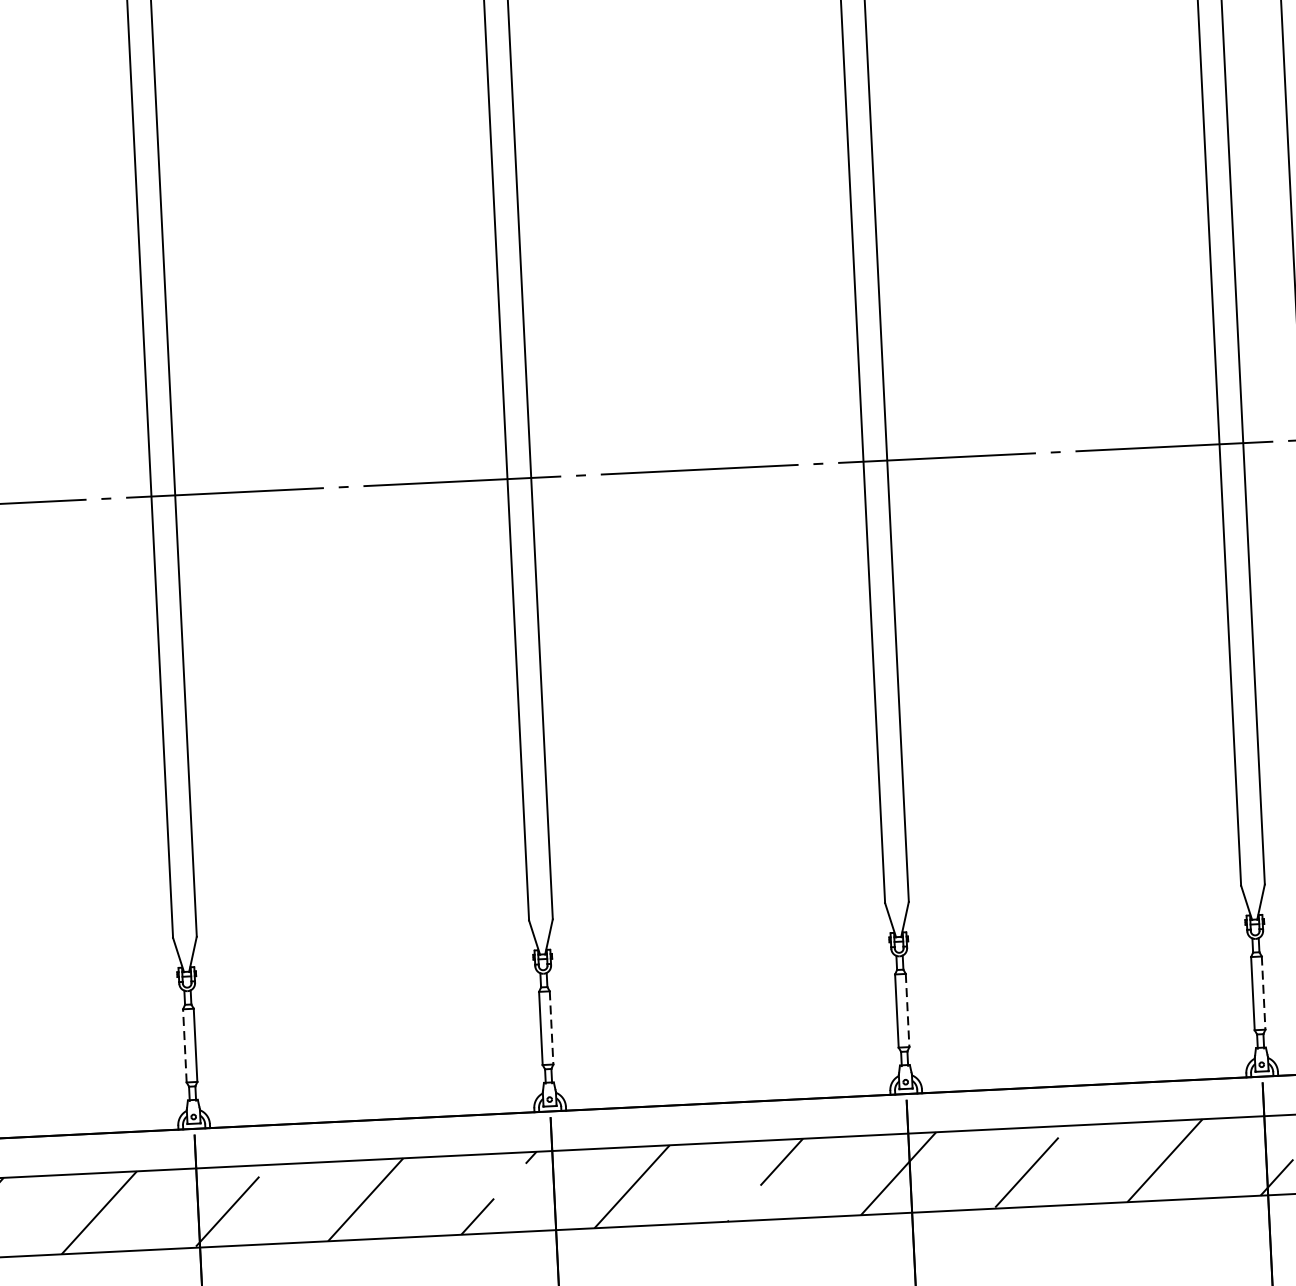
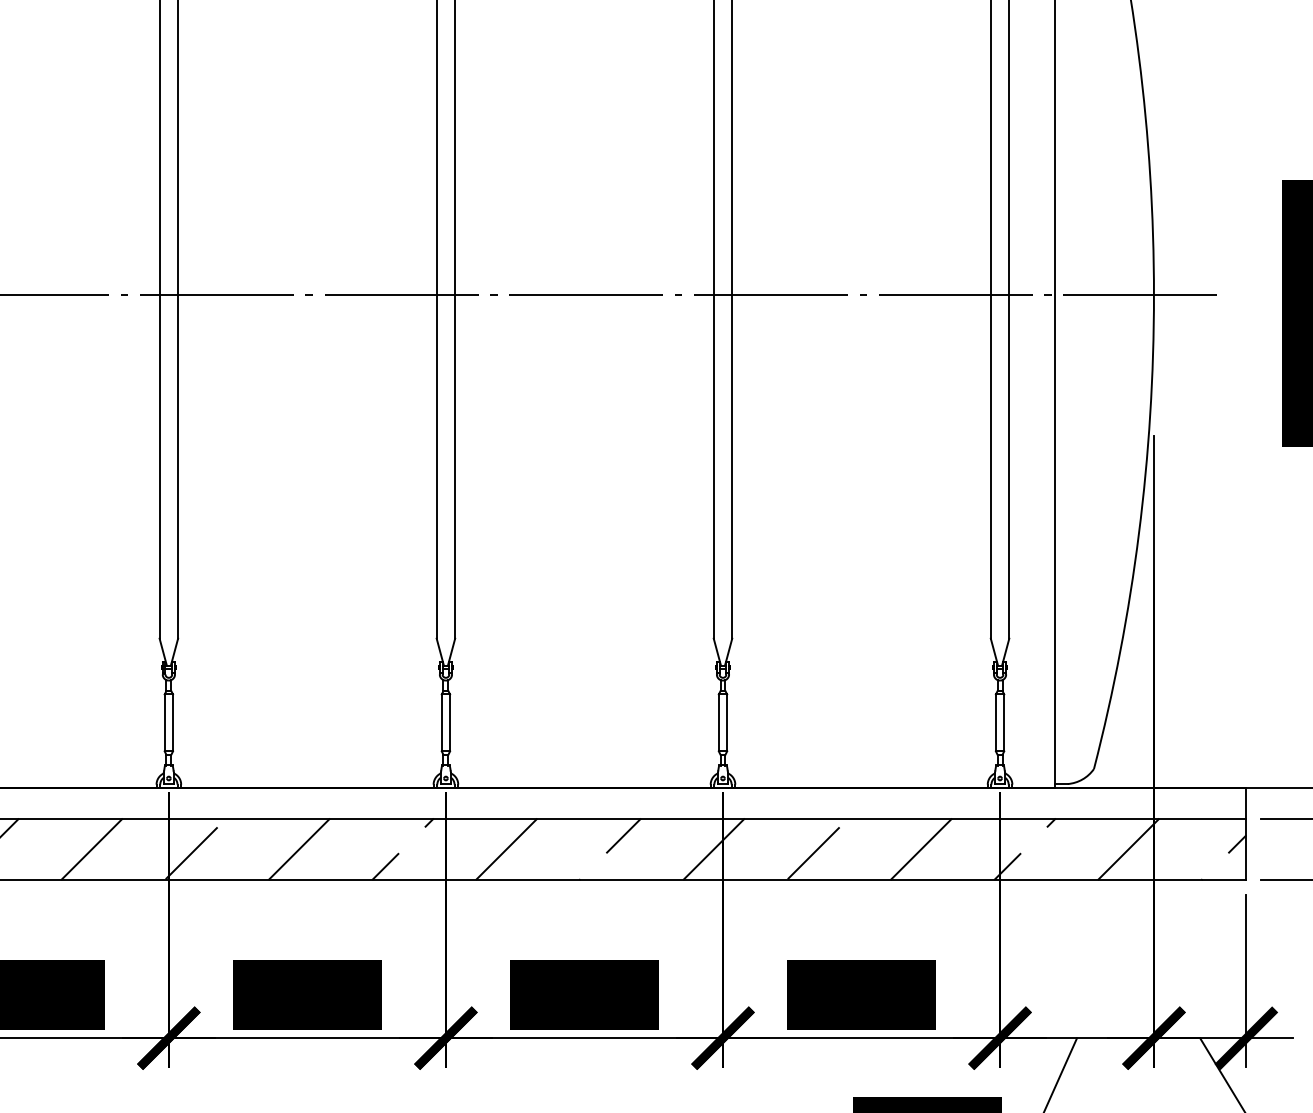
line: (1264, 993) -> (1004, 723), dashed -> solid
line: (908, 1011) -> (727, 723), dashed -> solid
line: (552, 1028) -> (450, 723), dashed -> solid
line: (184, 1045) -> (164, 722), dashed -> solid

